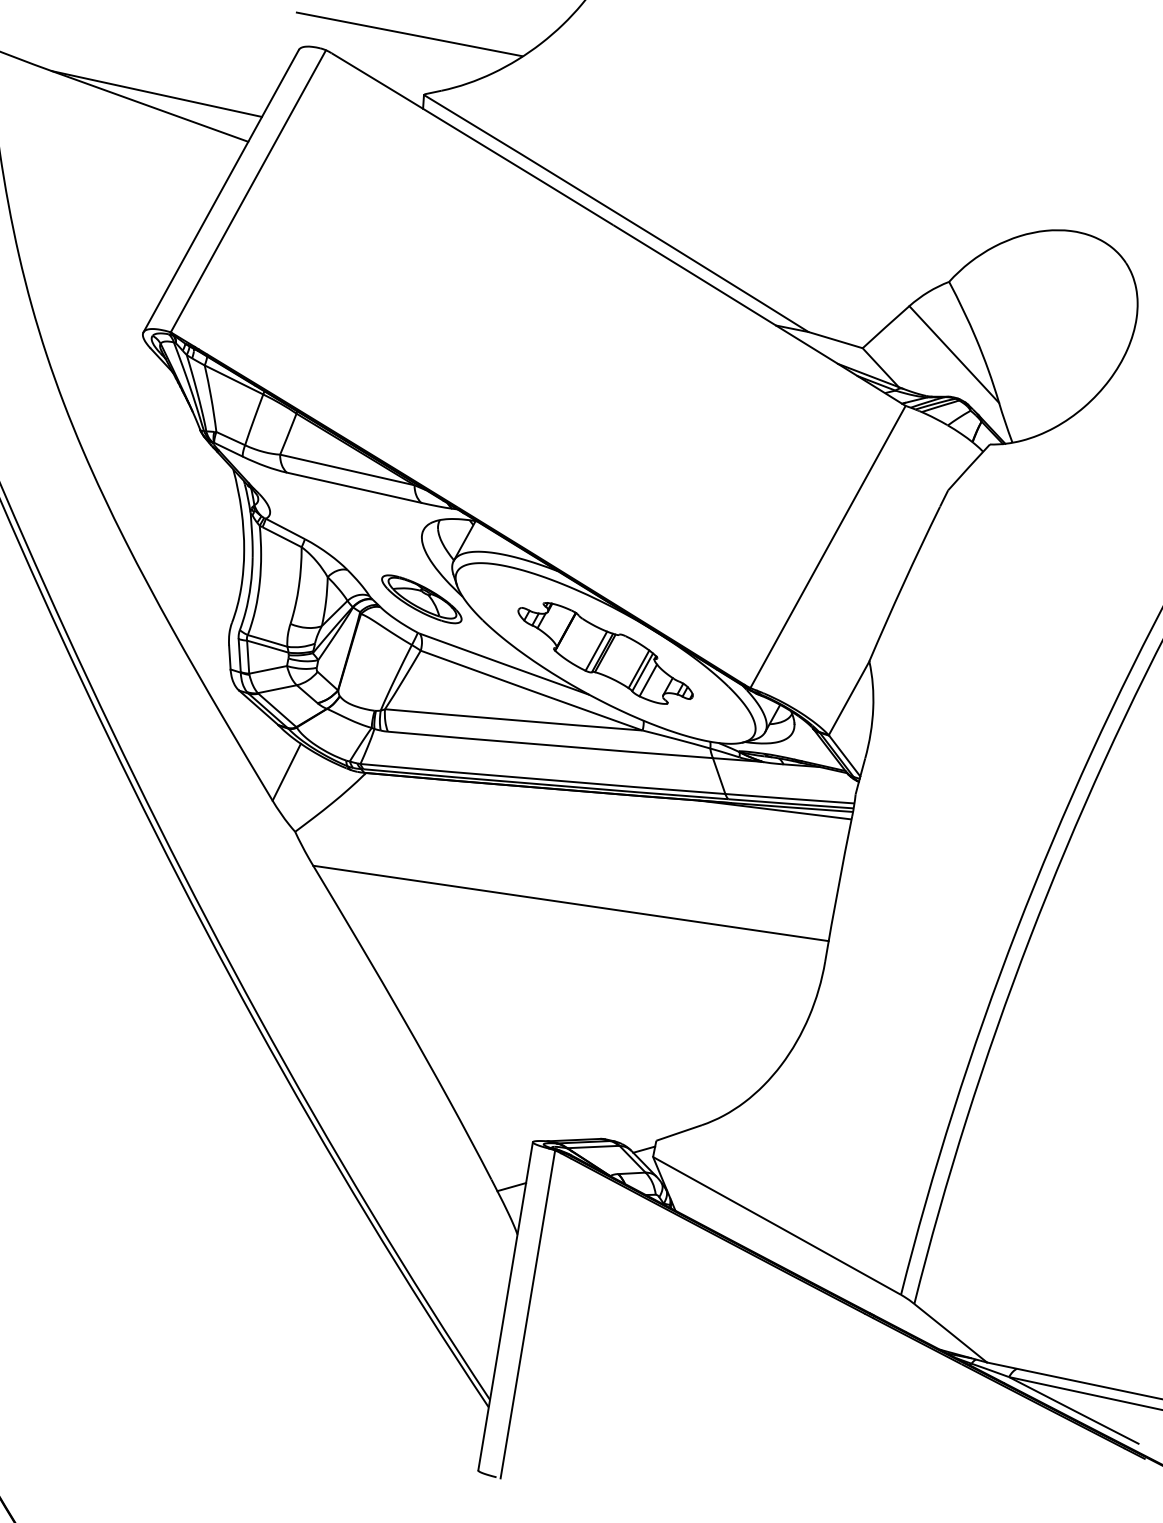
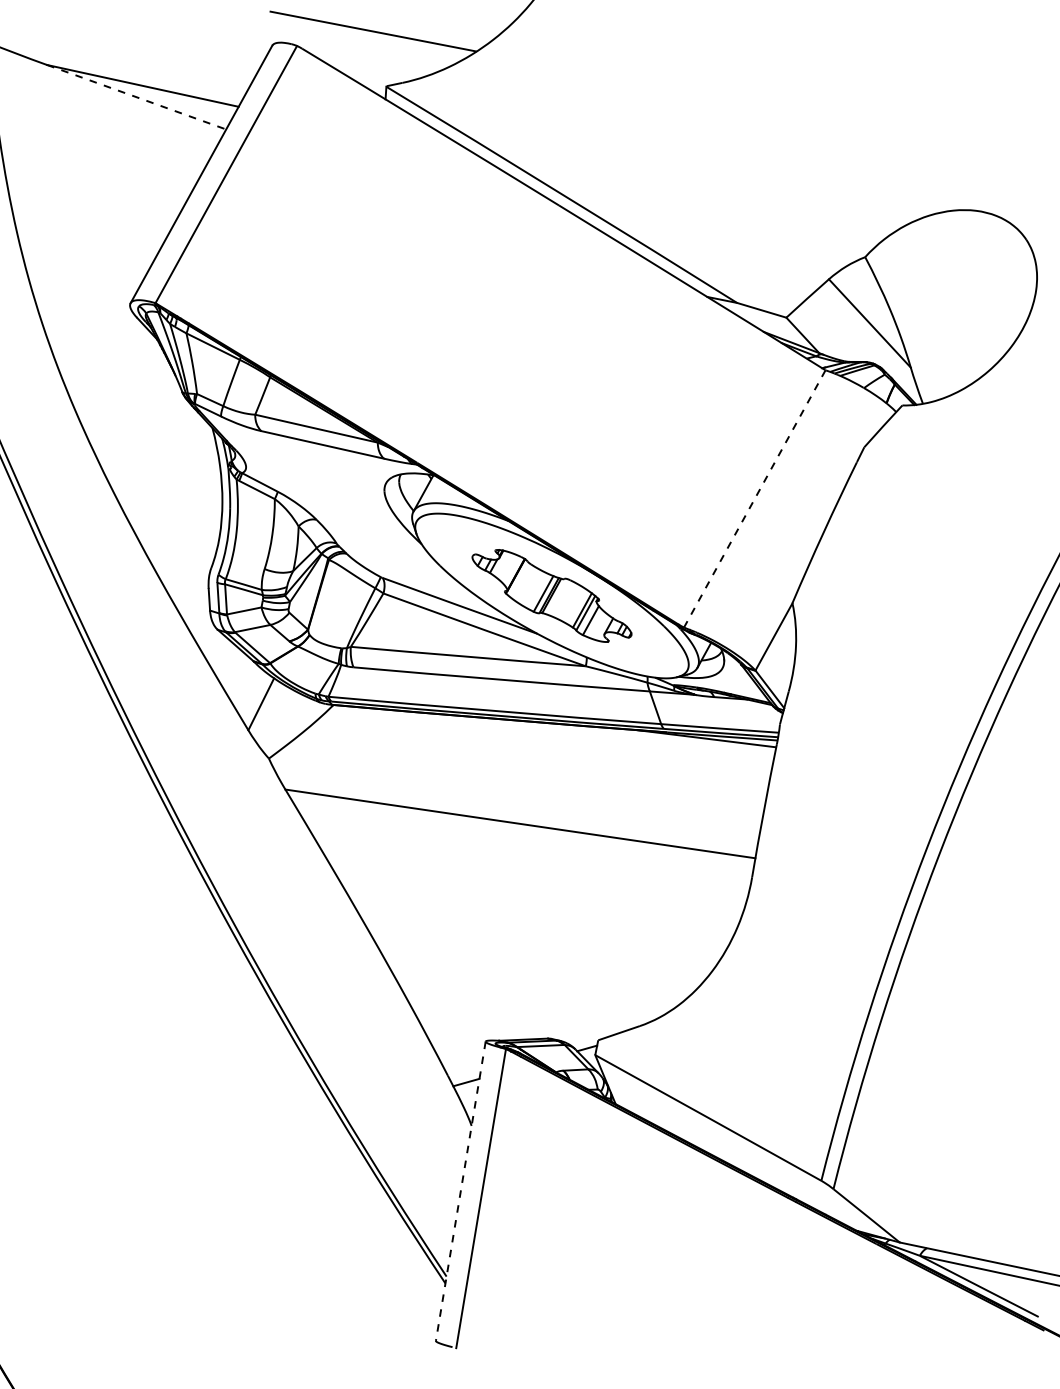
line: (150, 106) -> (137, 97), solid -> dashed
line: (828, 546) -> (755, 498), solid -> dashed
part: (421, 599) -> (384, 546), removed
line: (505, 1306) -> (460, 1191), solid -> dashed

